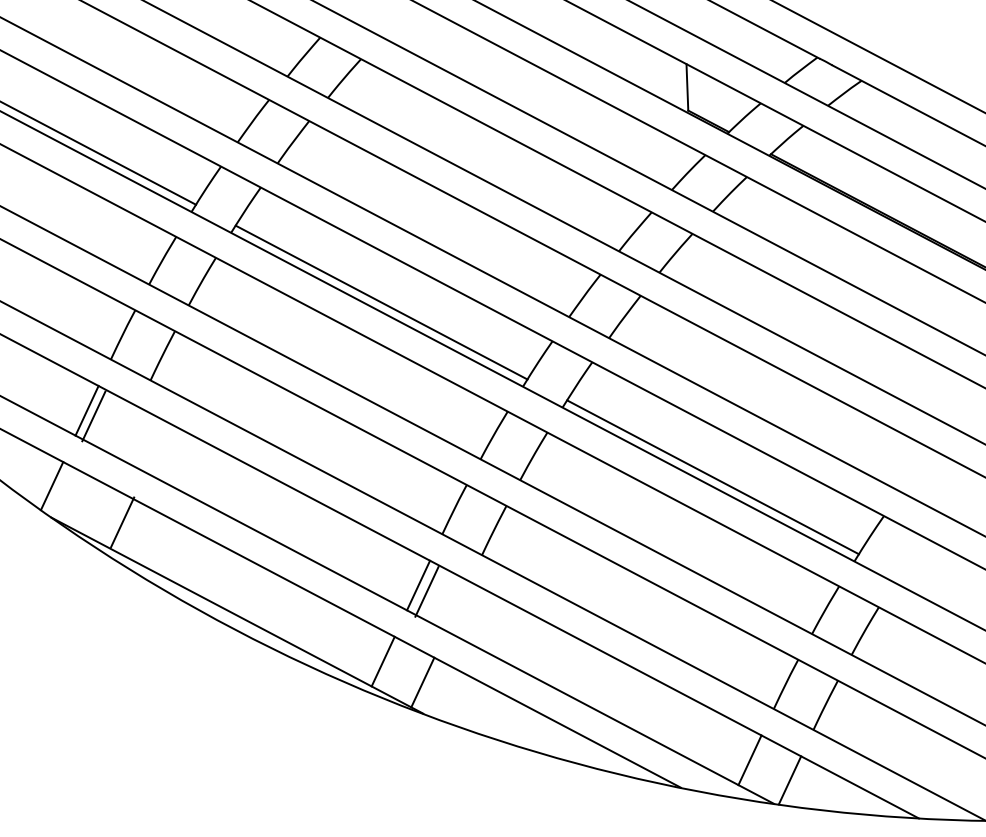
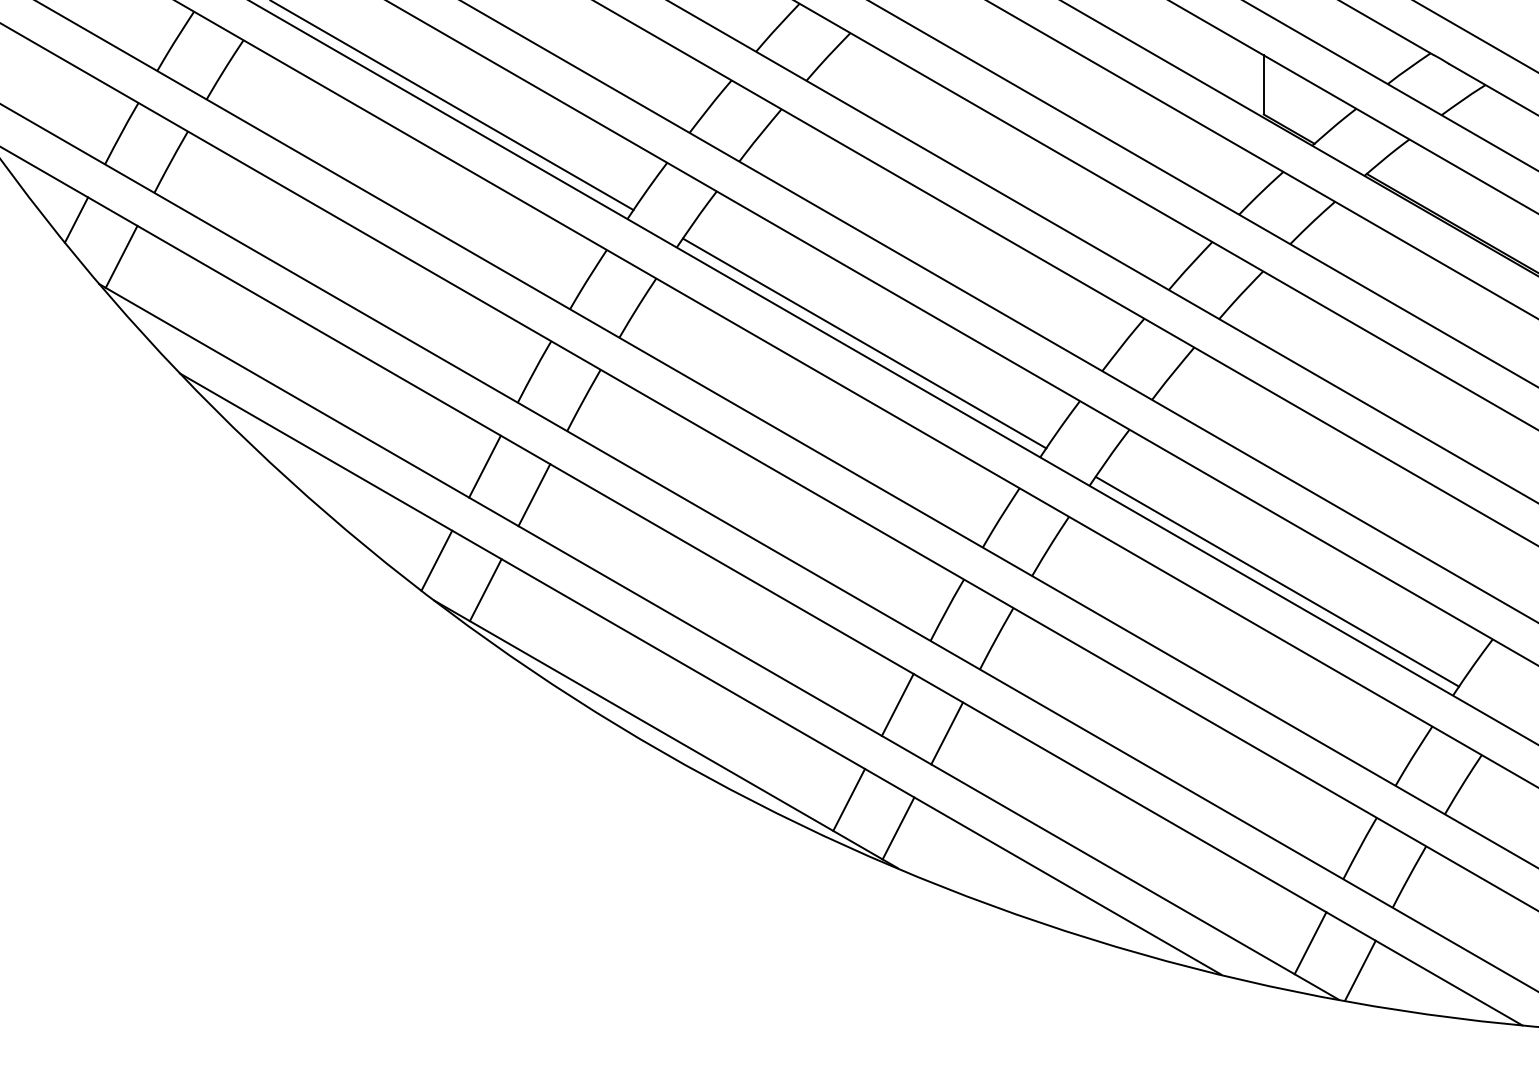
line: (93, 416) -> (534, 495), moved
line: (122, 522) -> (485, 590), moved
line: (427, 591) -> (947, 733), moved

